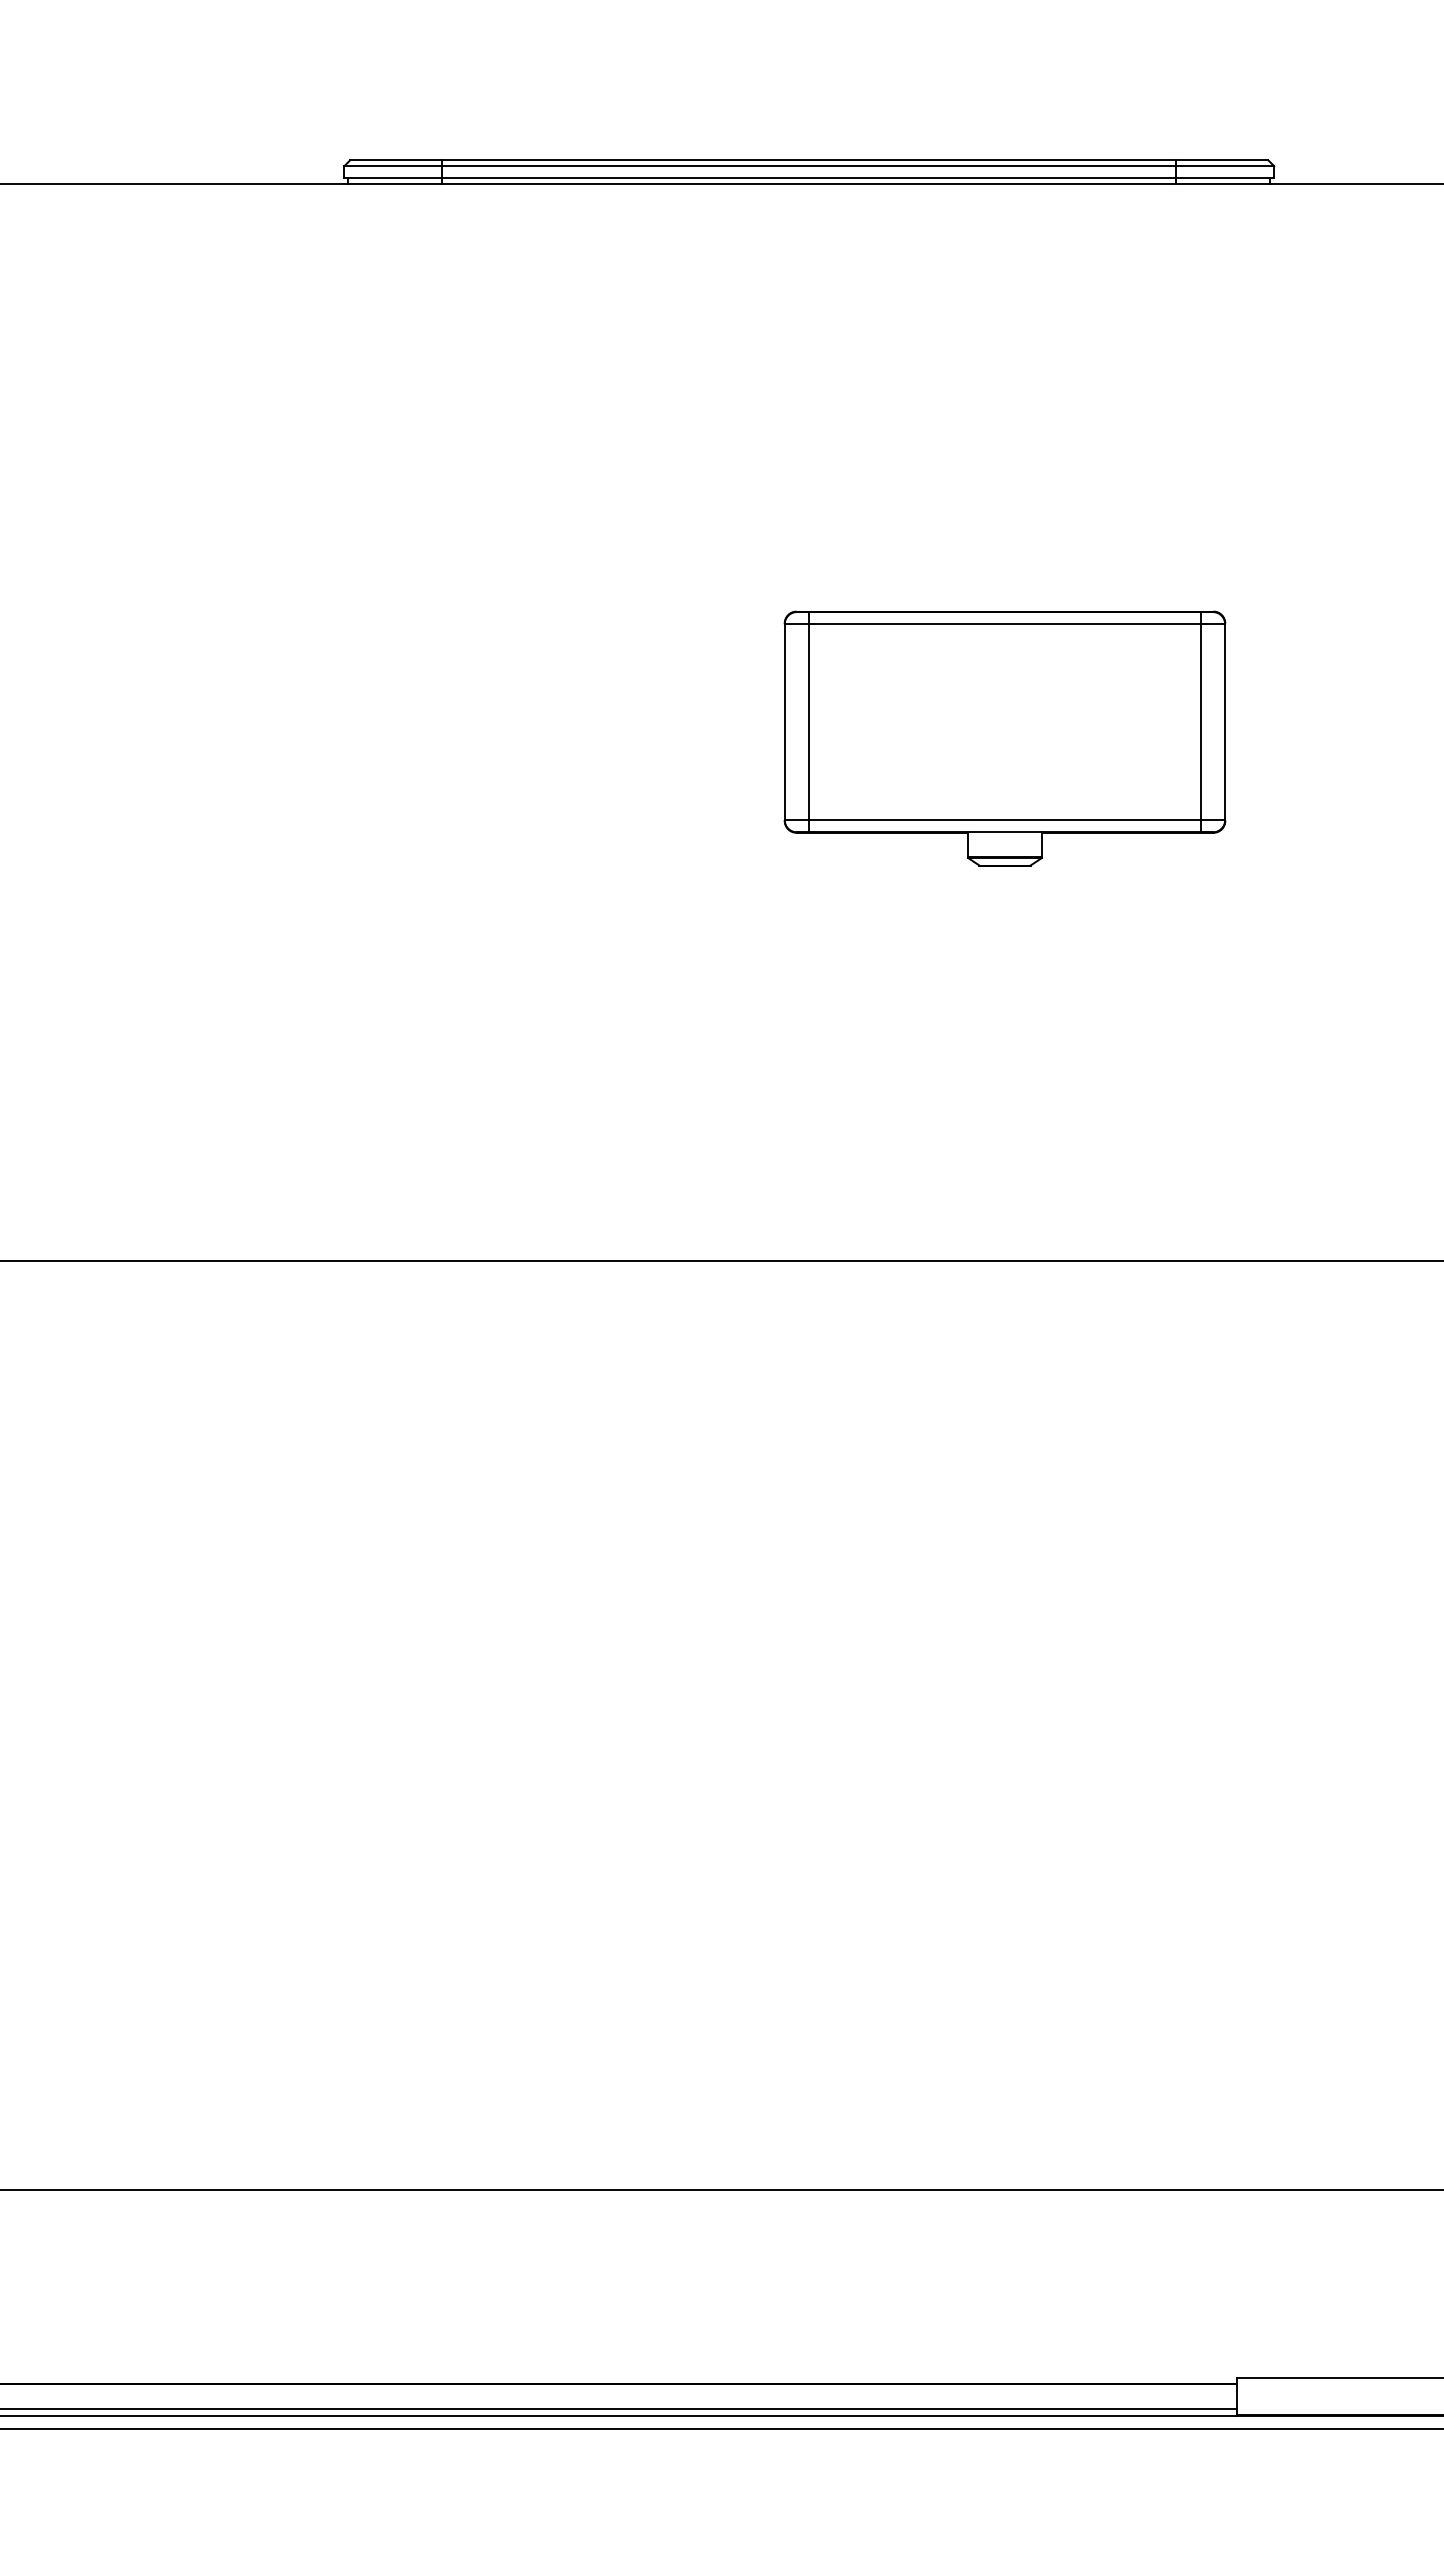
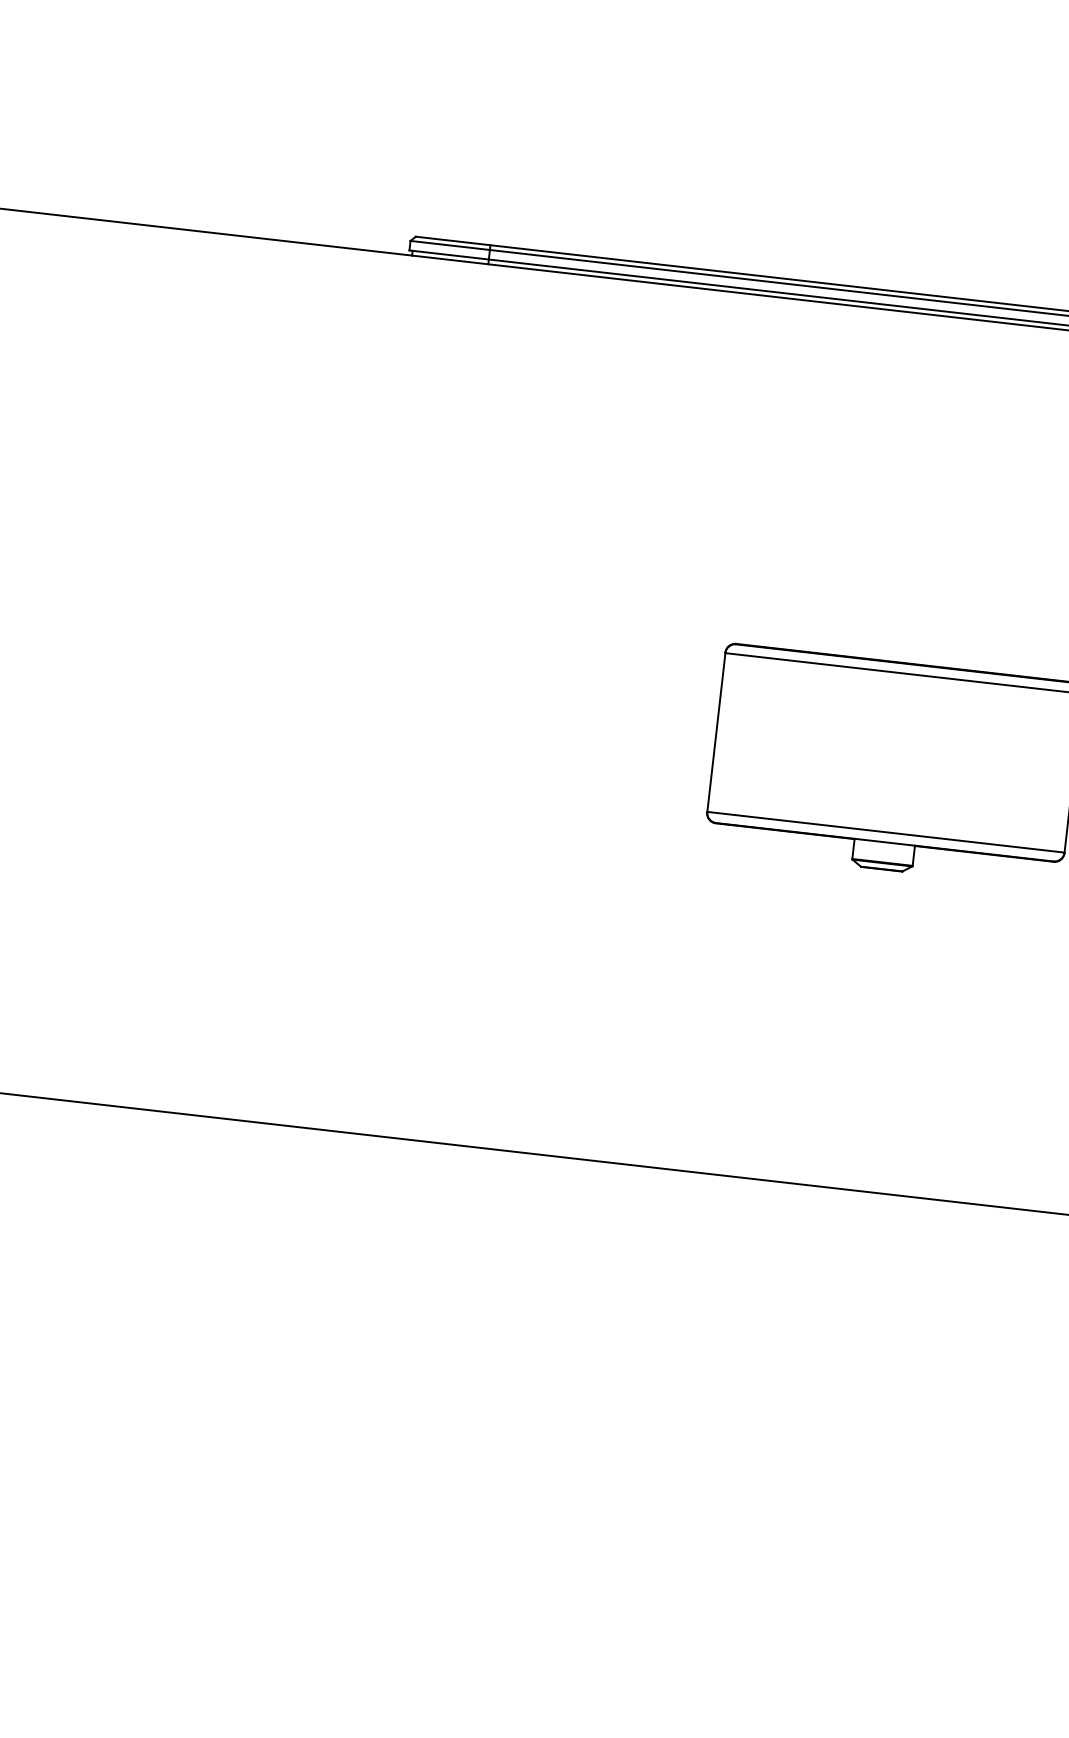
line: (809, 722) -> (736, 735), removed
line: (1200, 722) -> (1053, 771), removed

